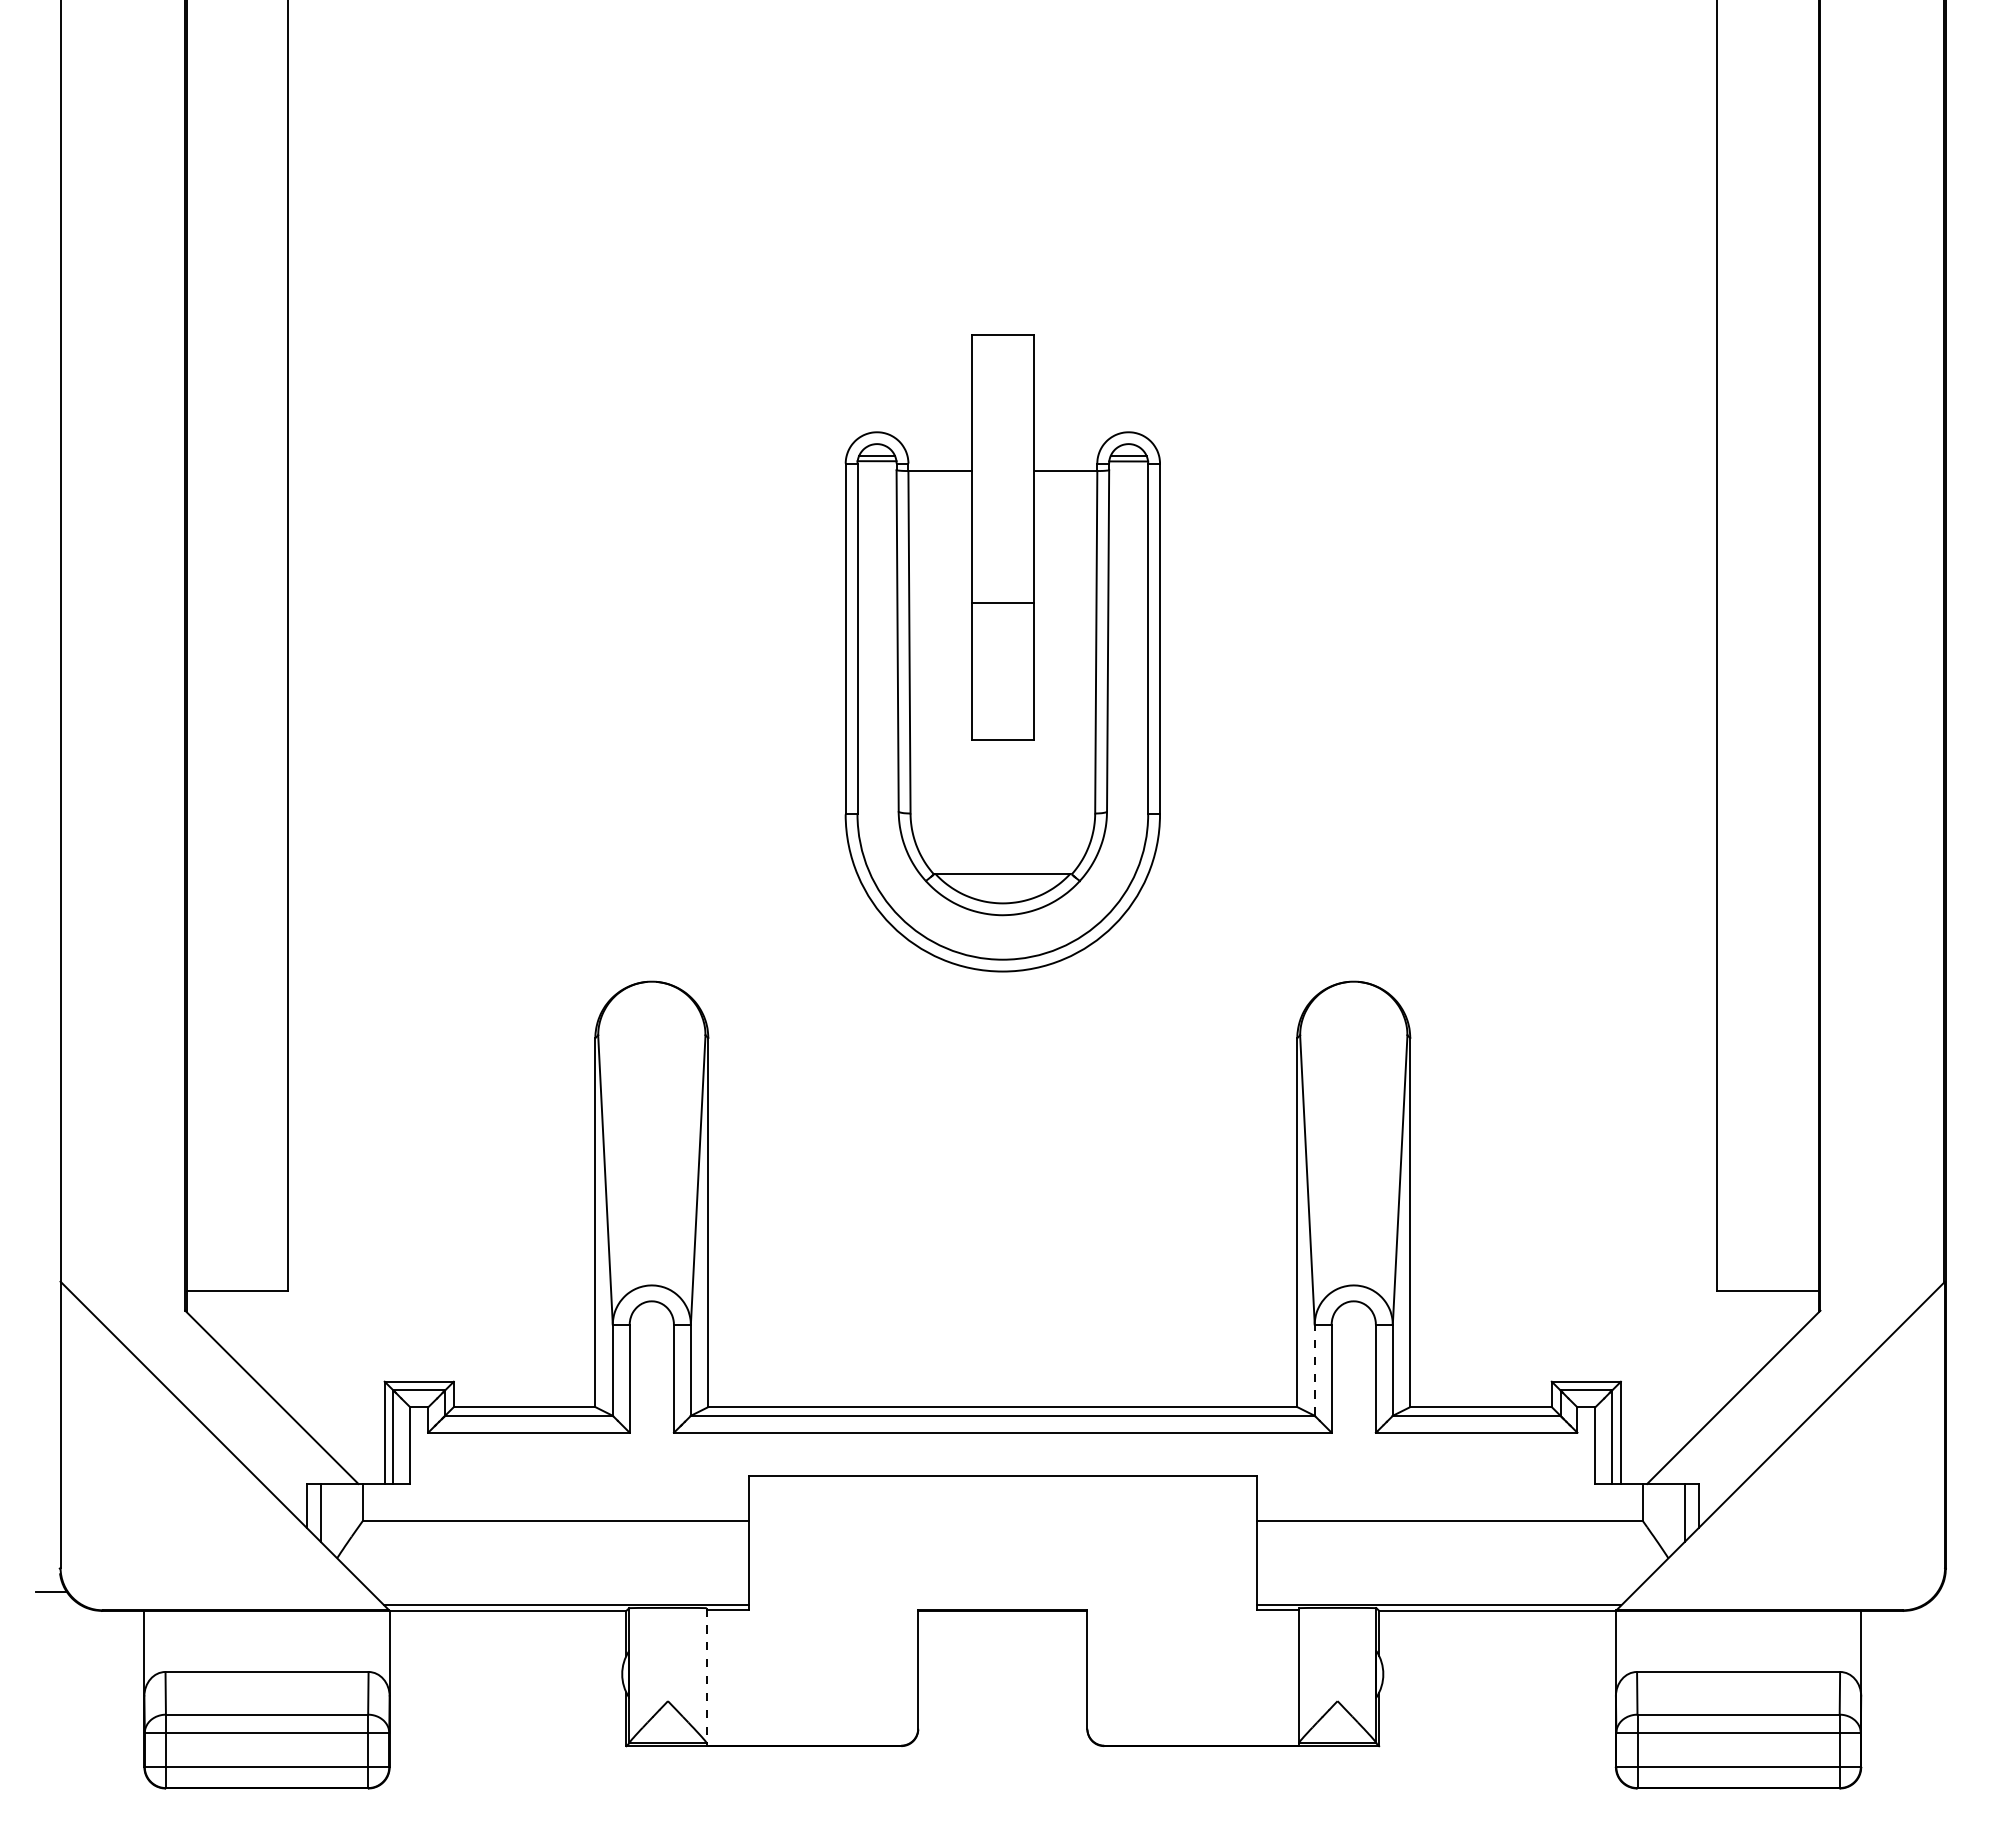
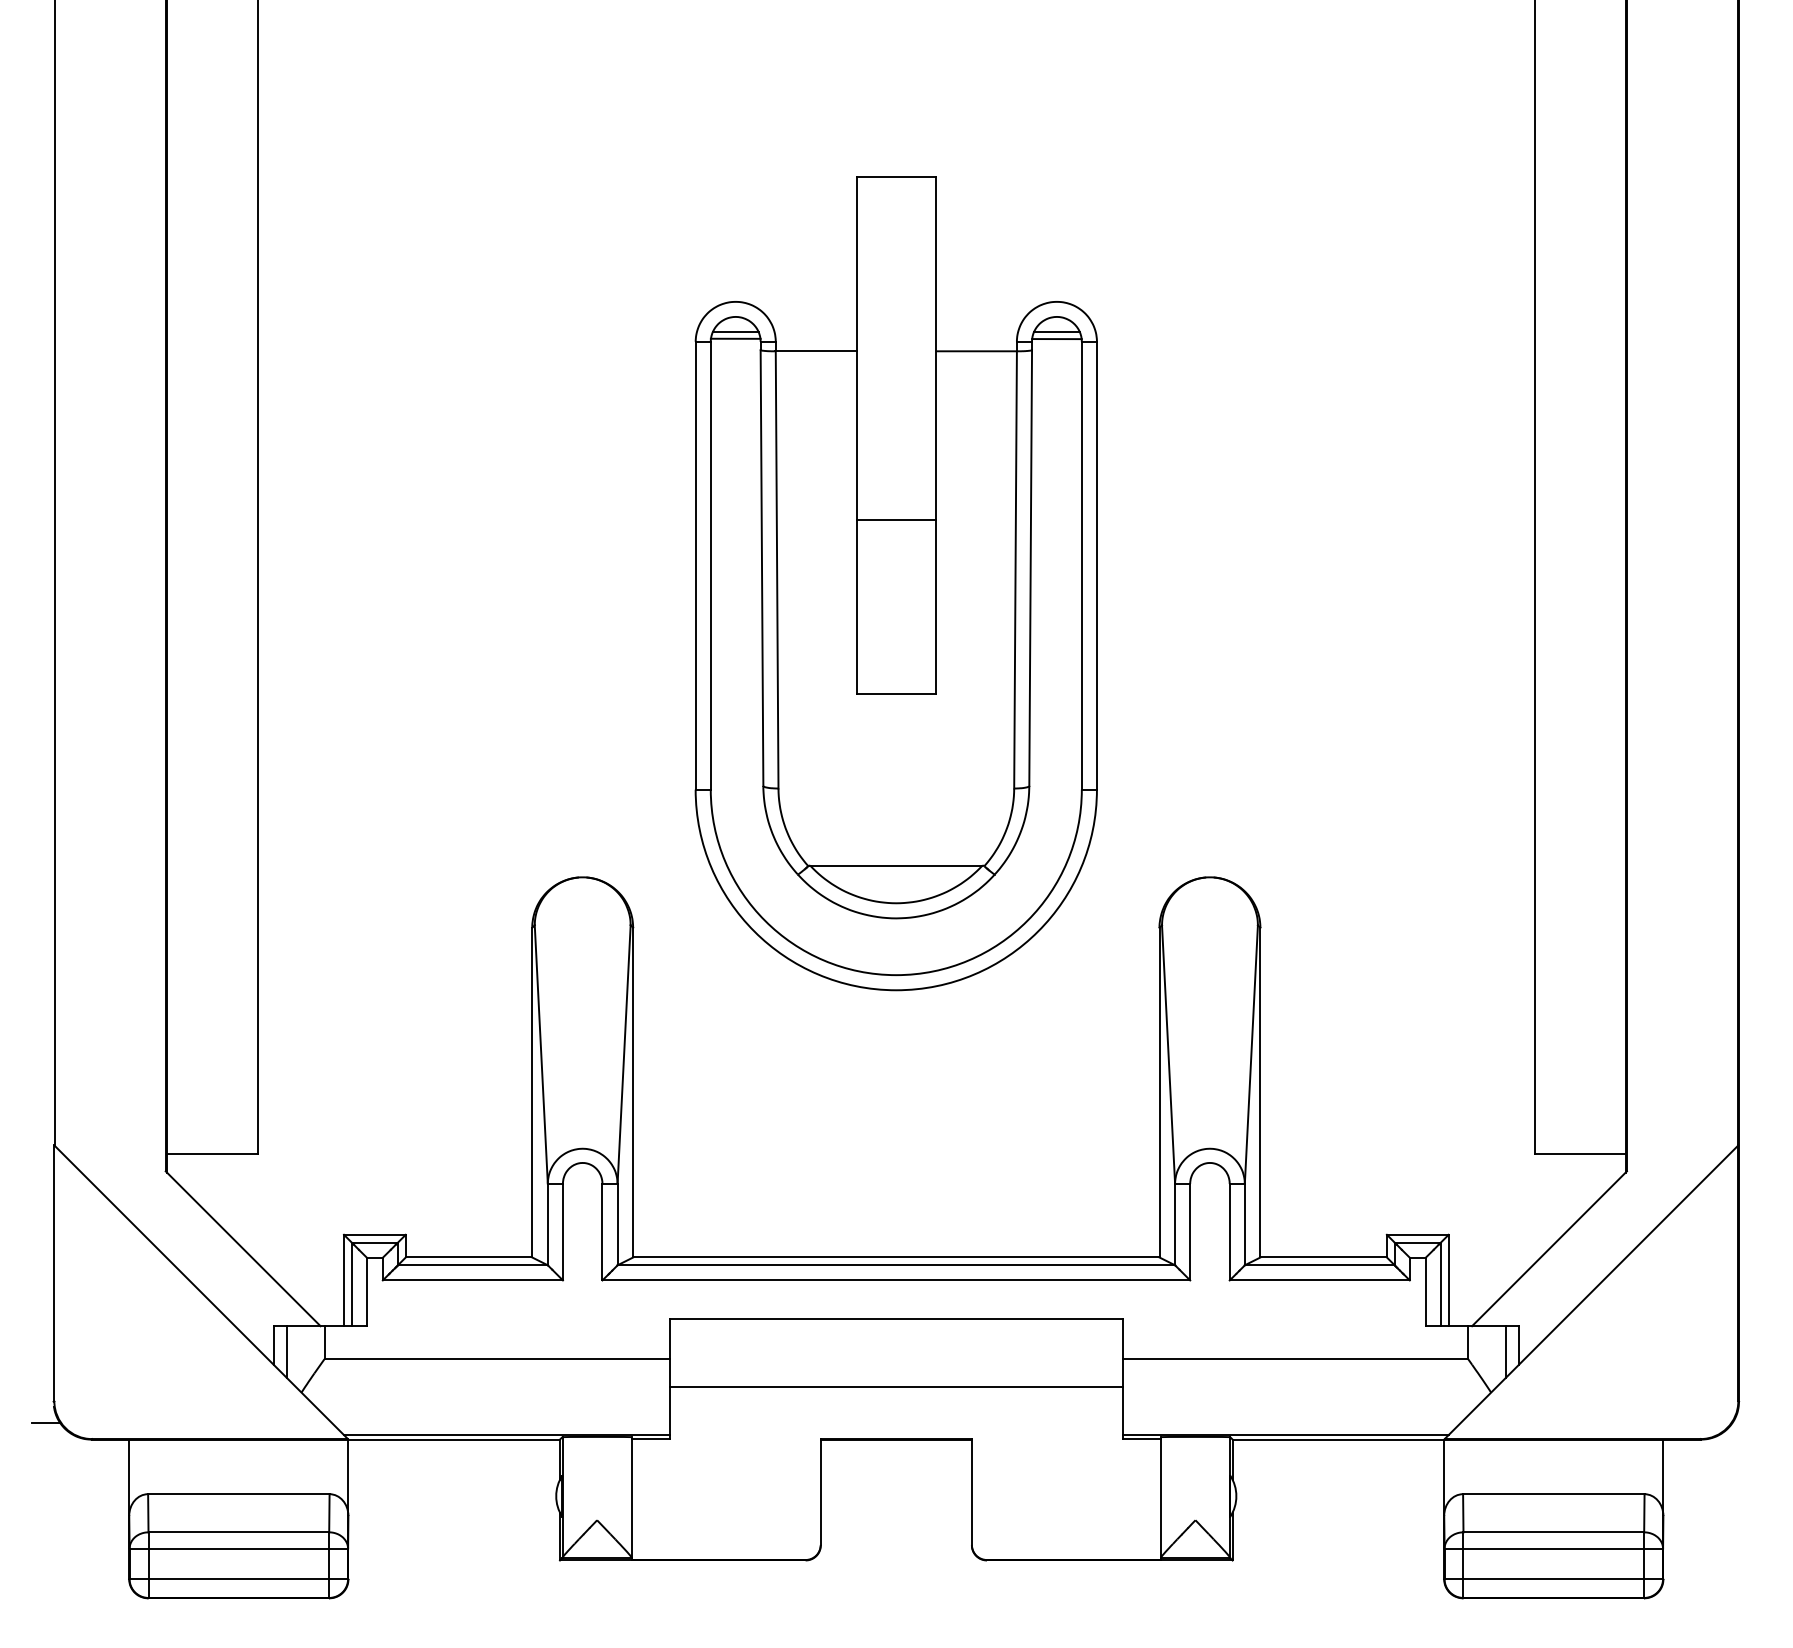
part: (1002, 652) -> (896, 583), size x1.43
line: (1314, 1370) -> (1174, 1224), dashed -> solid
line: (1002, 1551) -> (896, 1386), added
line: (706, 1675) -> (631, 1497), dashed -> solid

